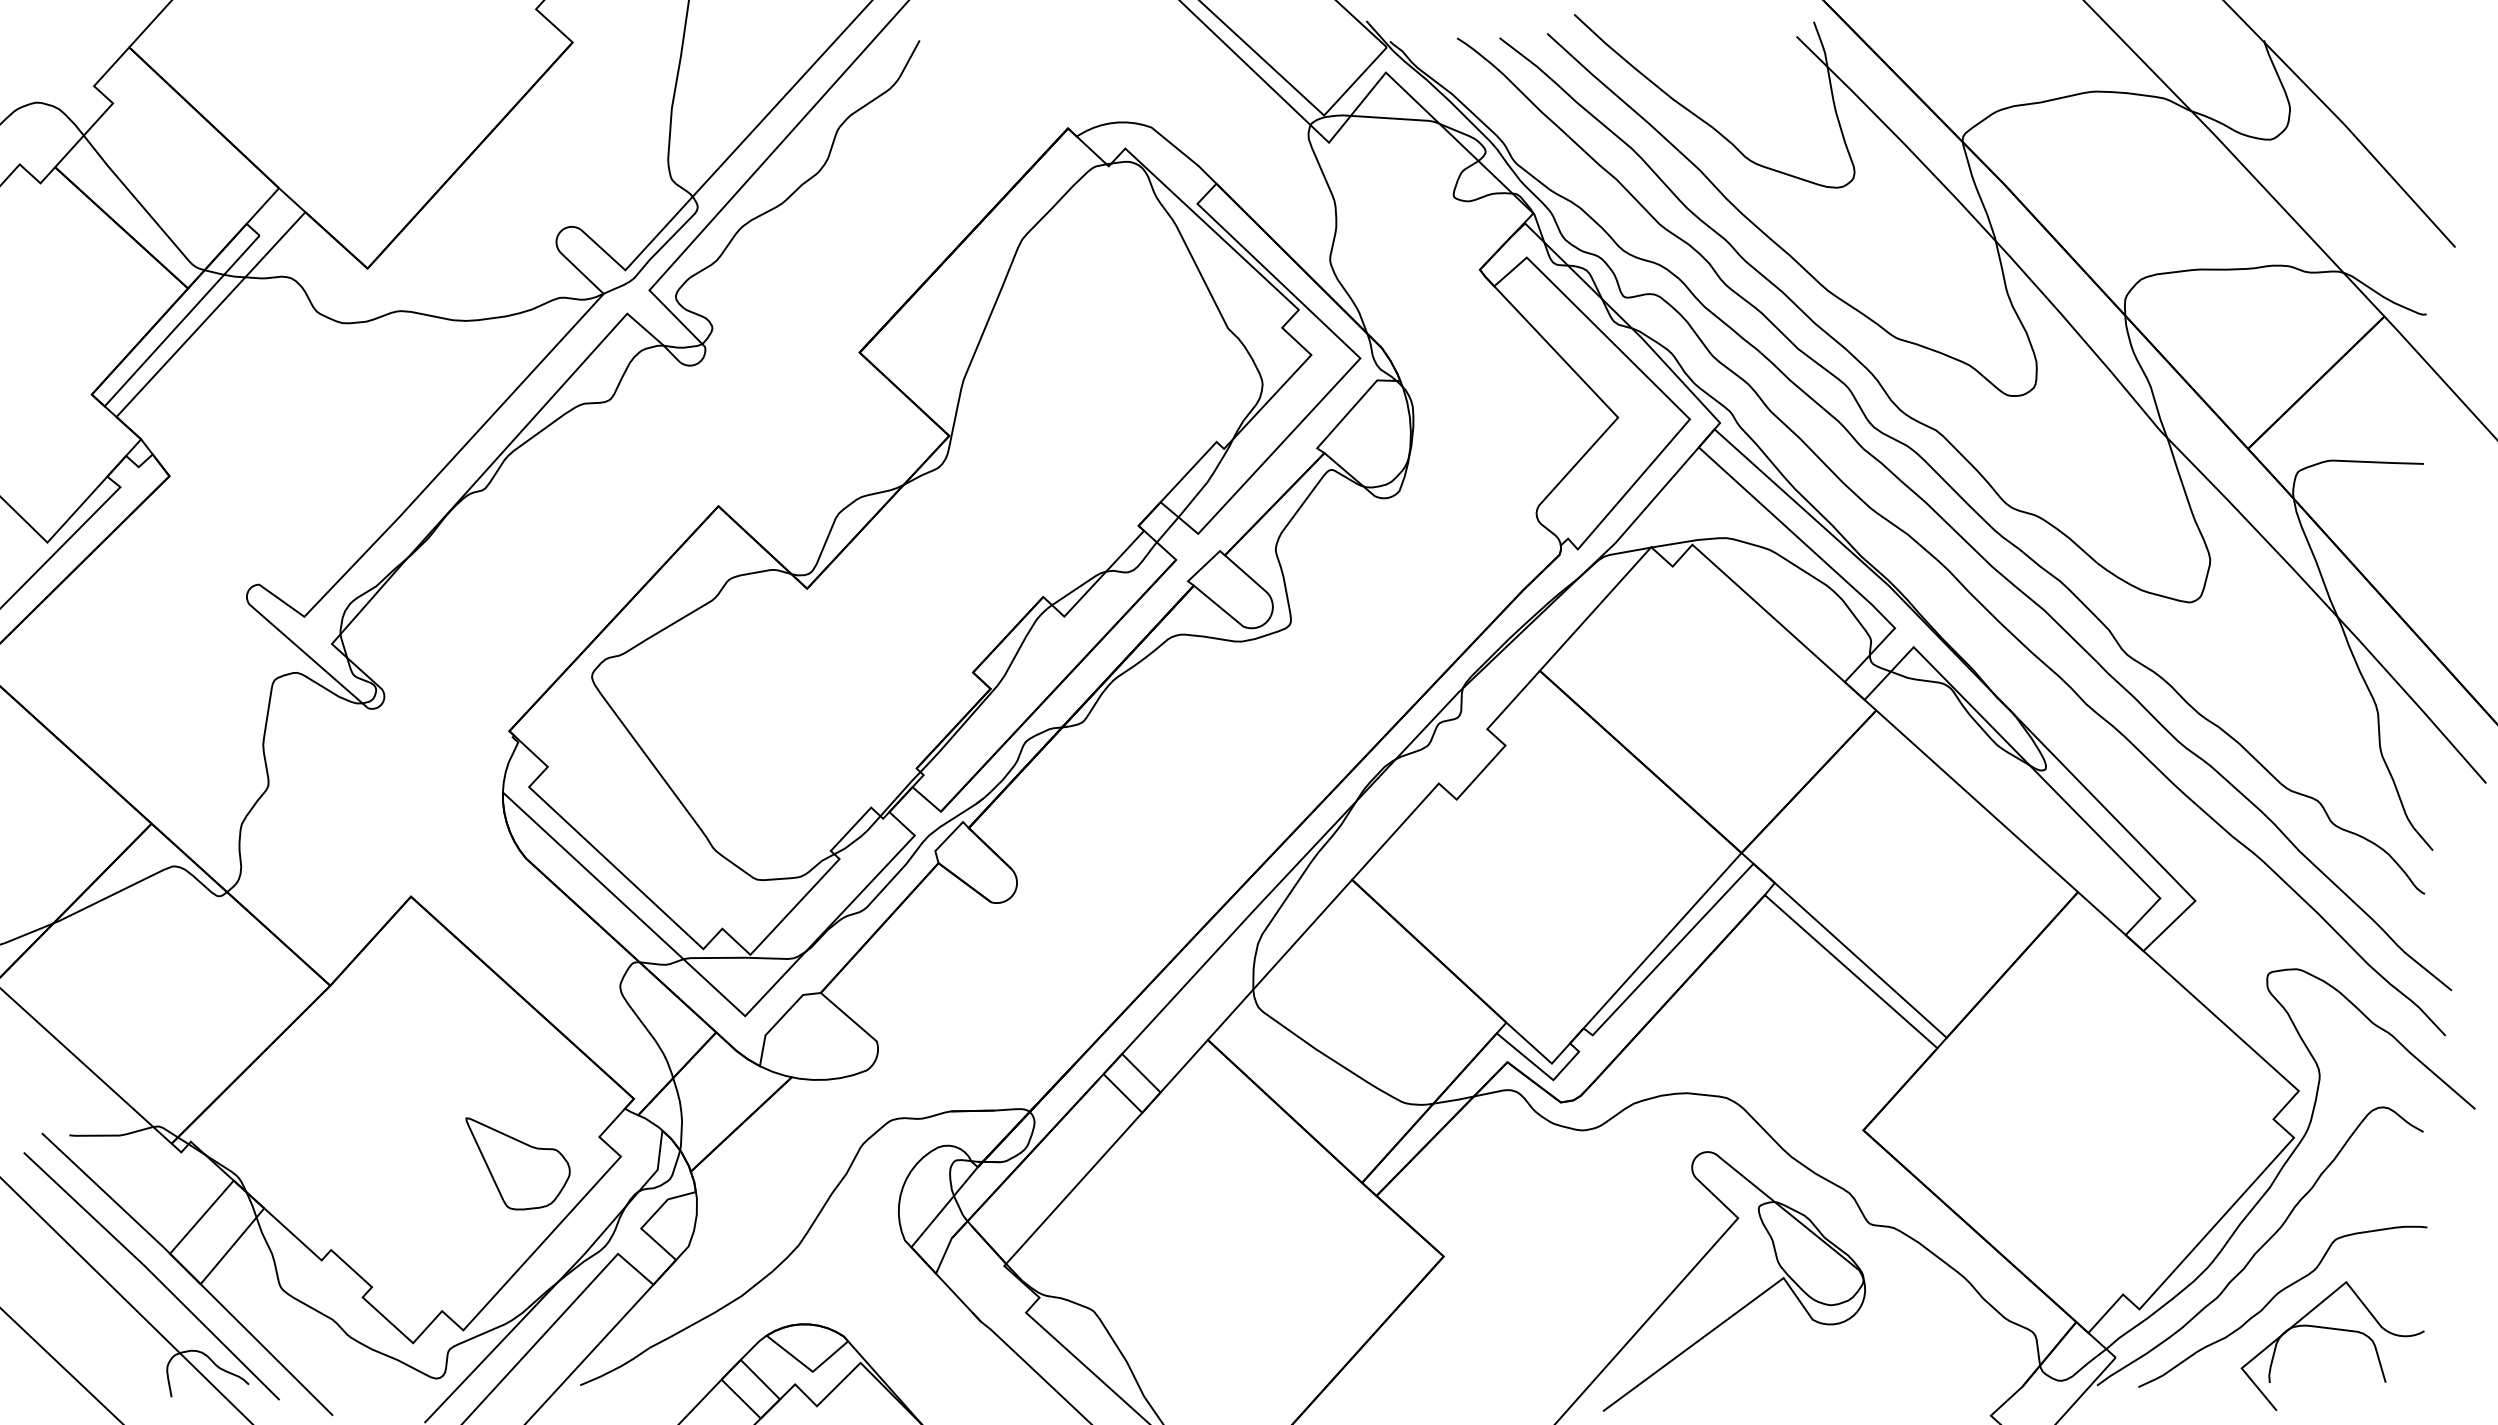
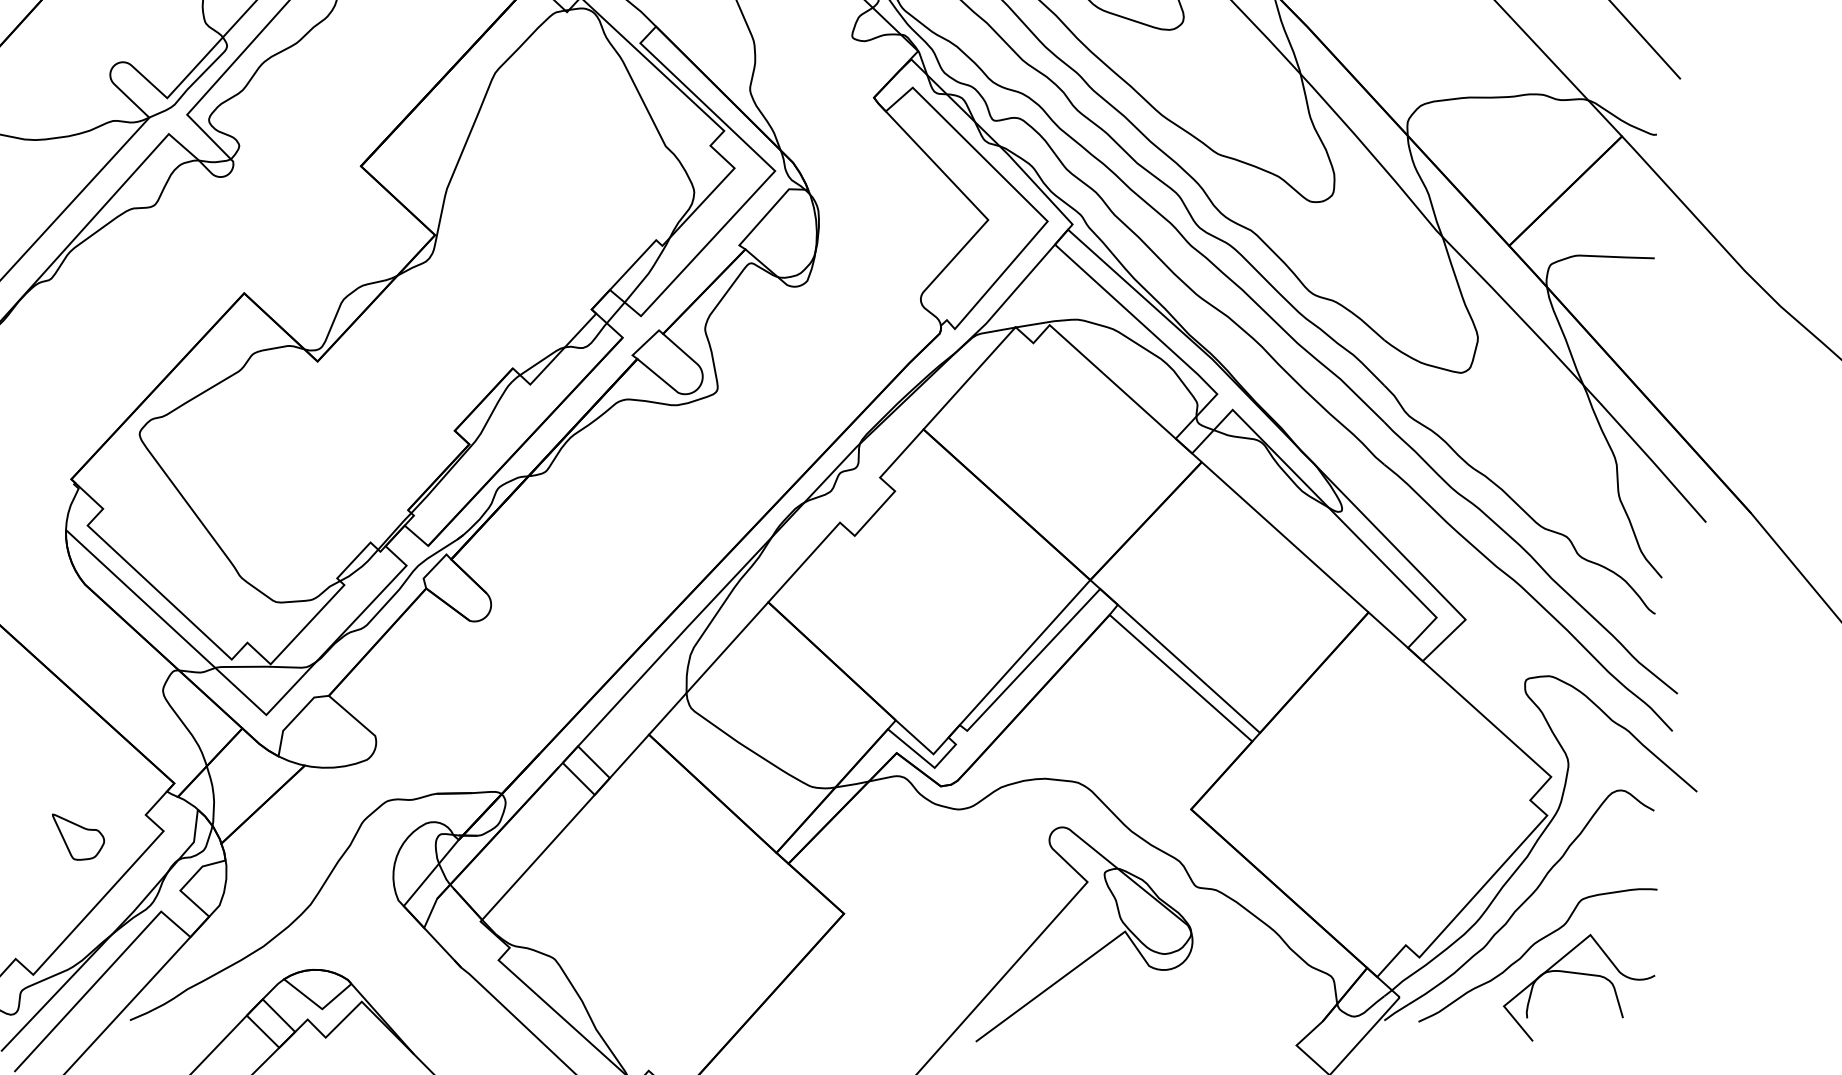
part: (517, 1163) -> (78, 836), size x0.6

